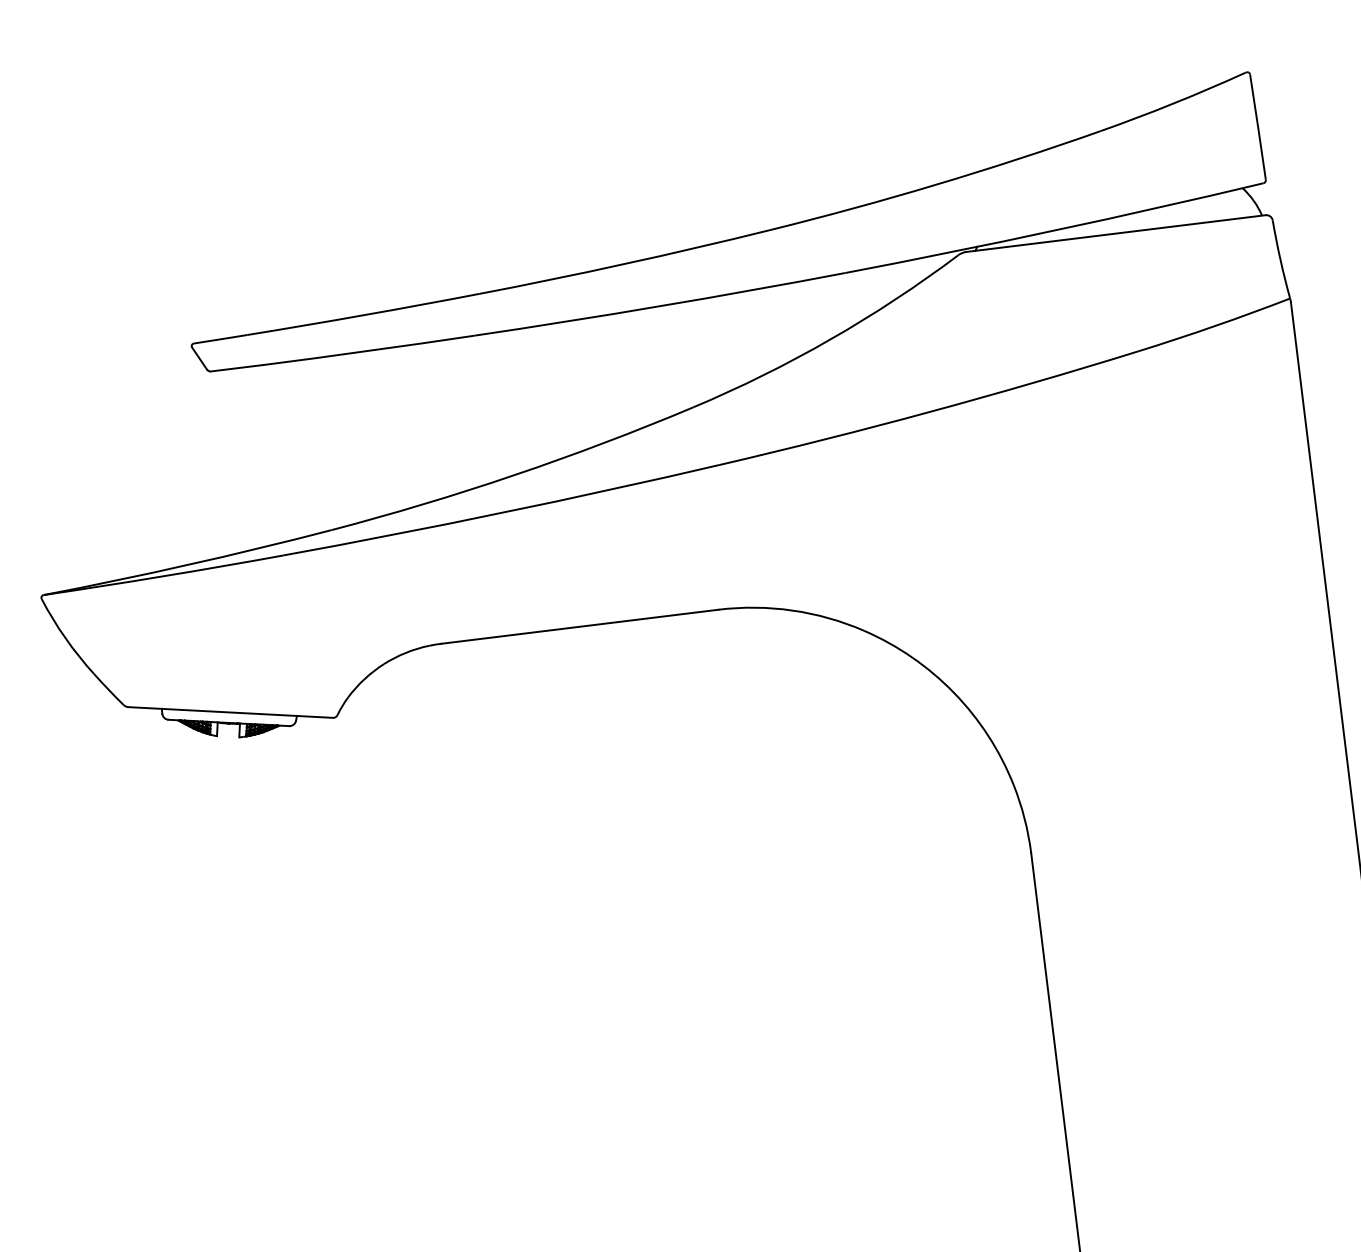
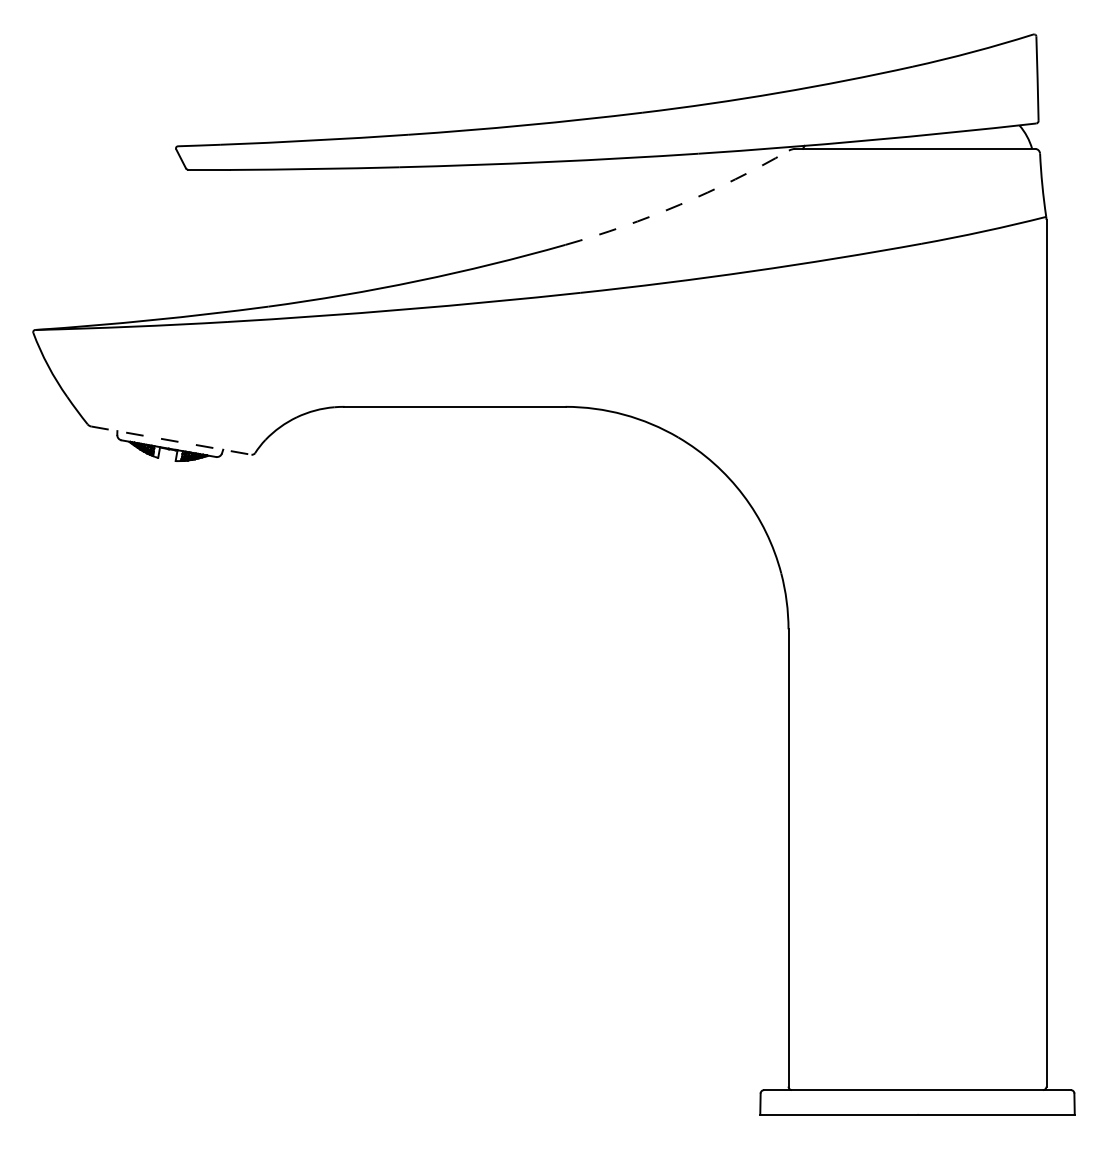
arc: (831, 339) -> (680, 204), solid -> dashed
line: (230, 712) -> (171, 440), solid -> dashed

